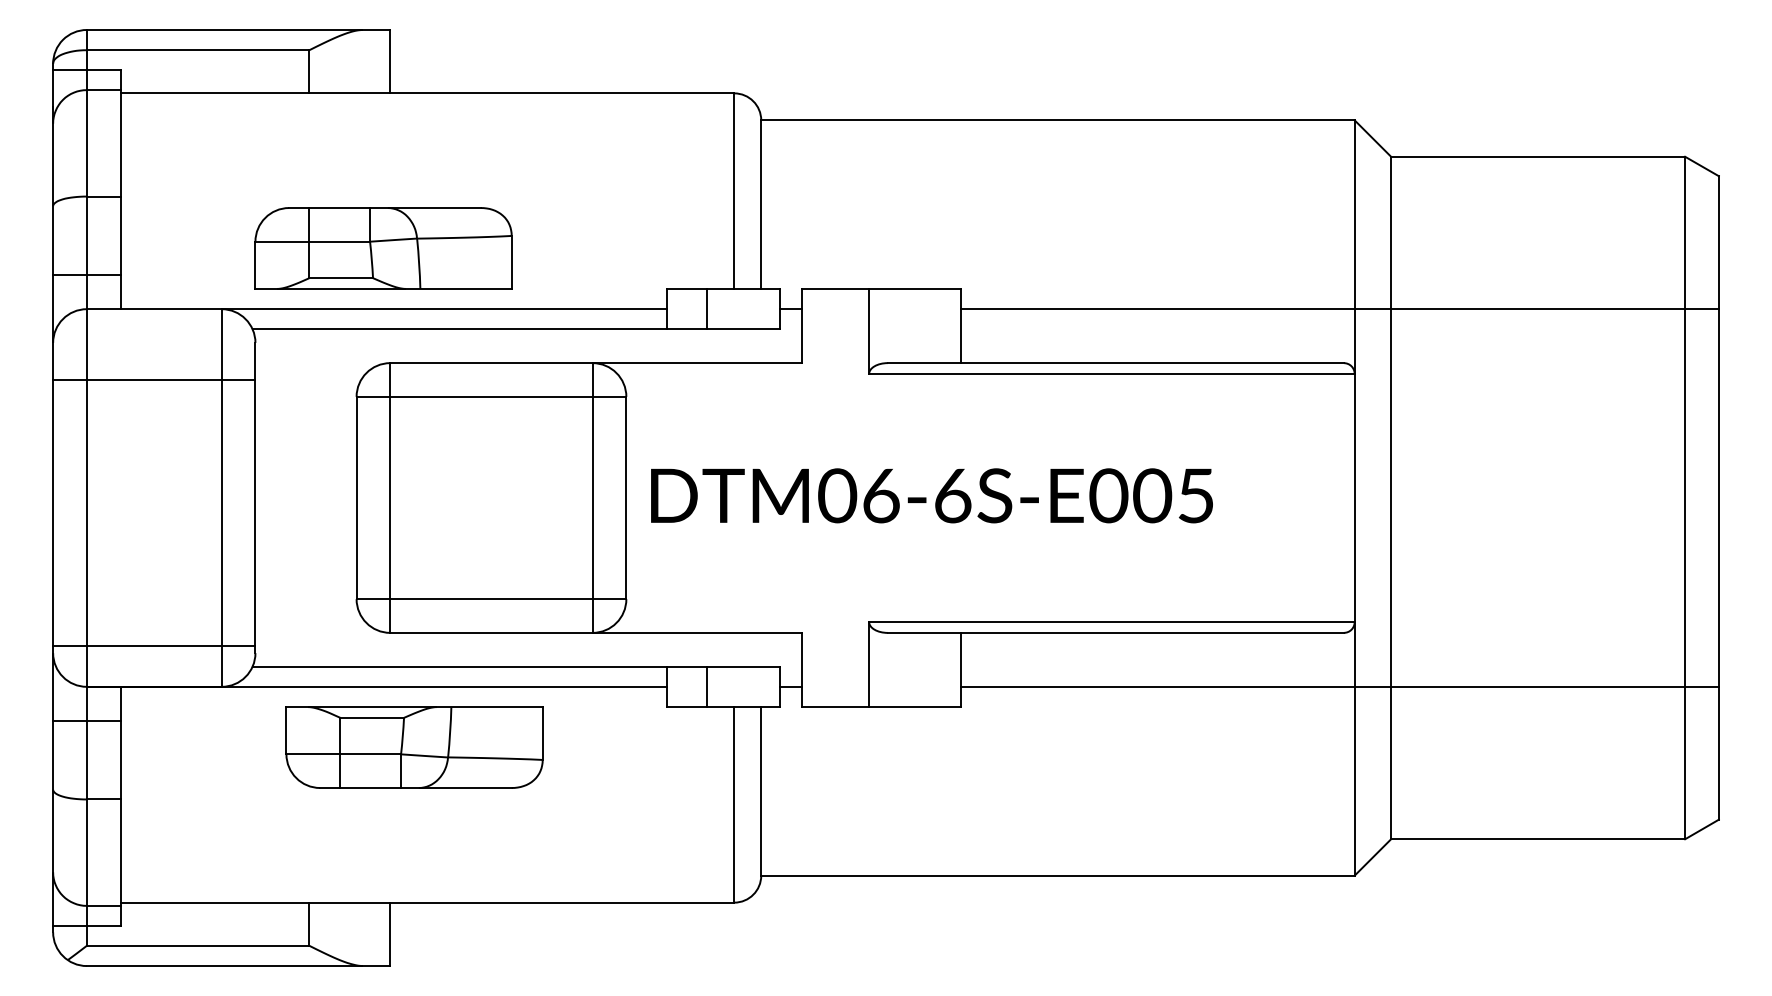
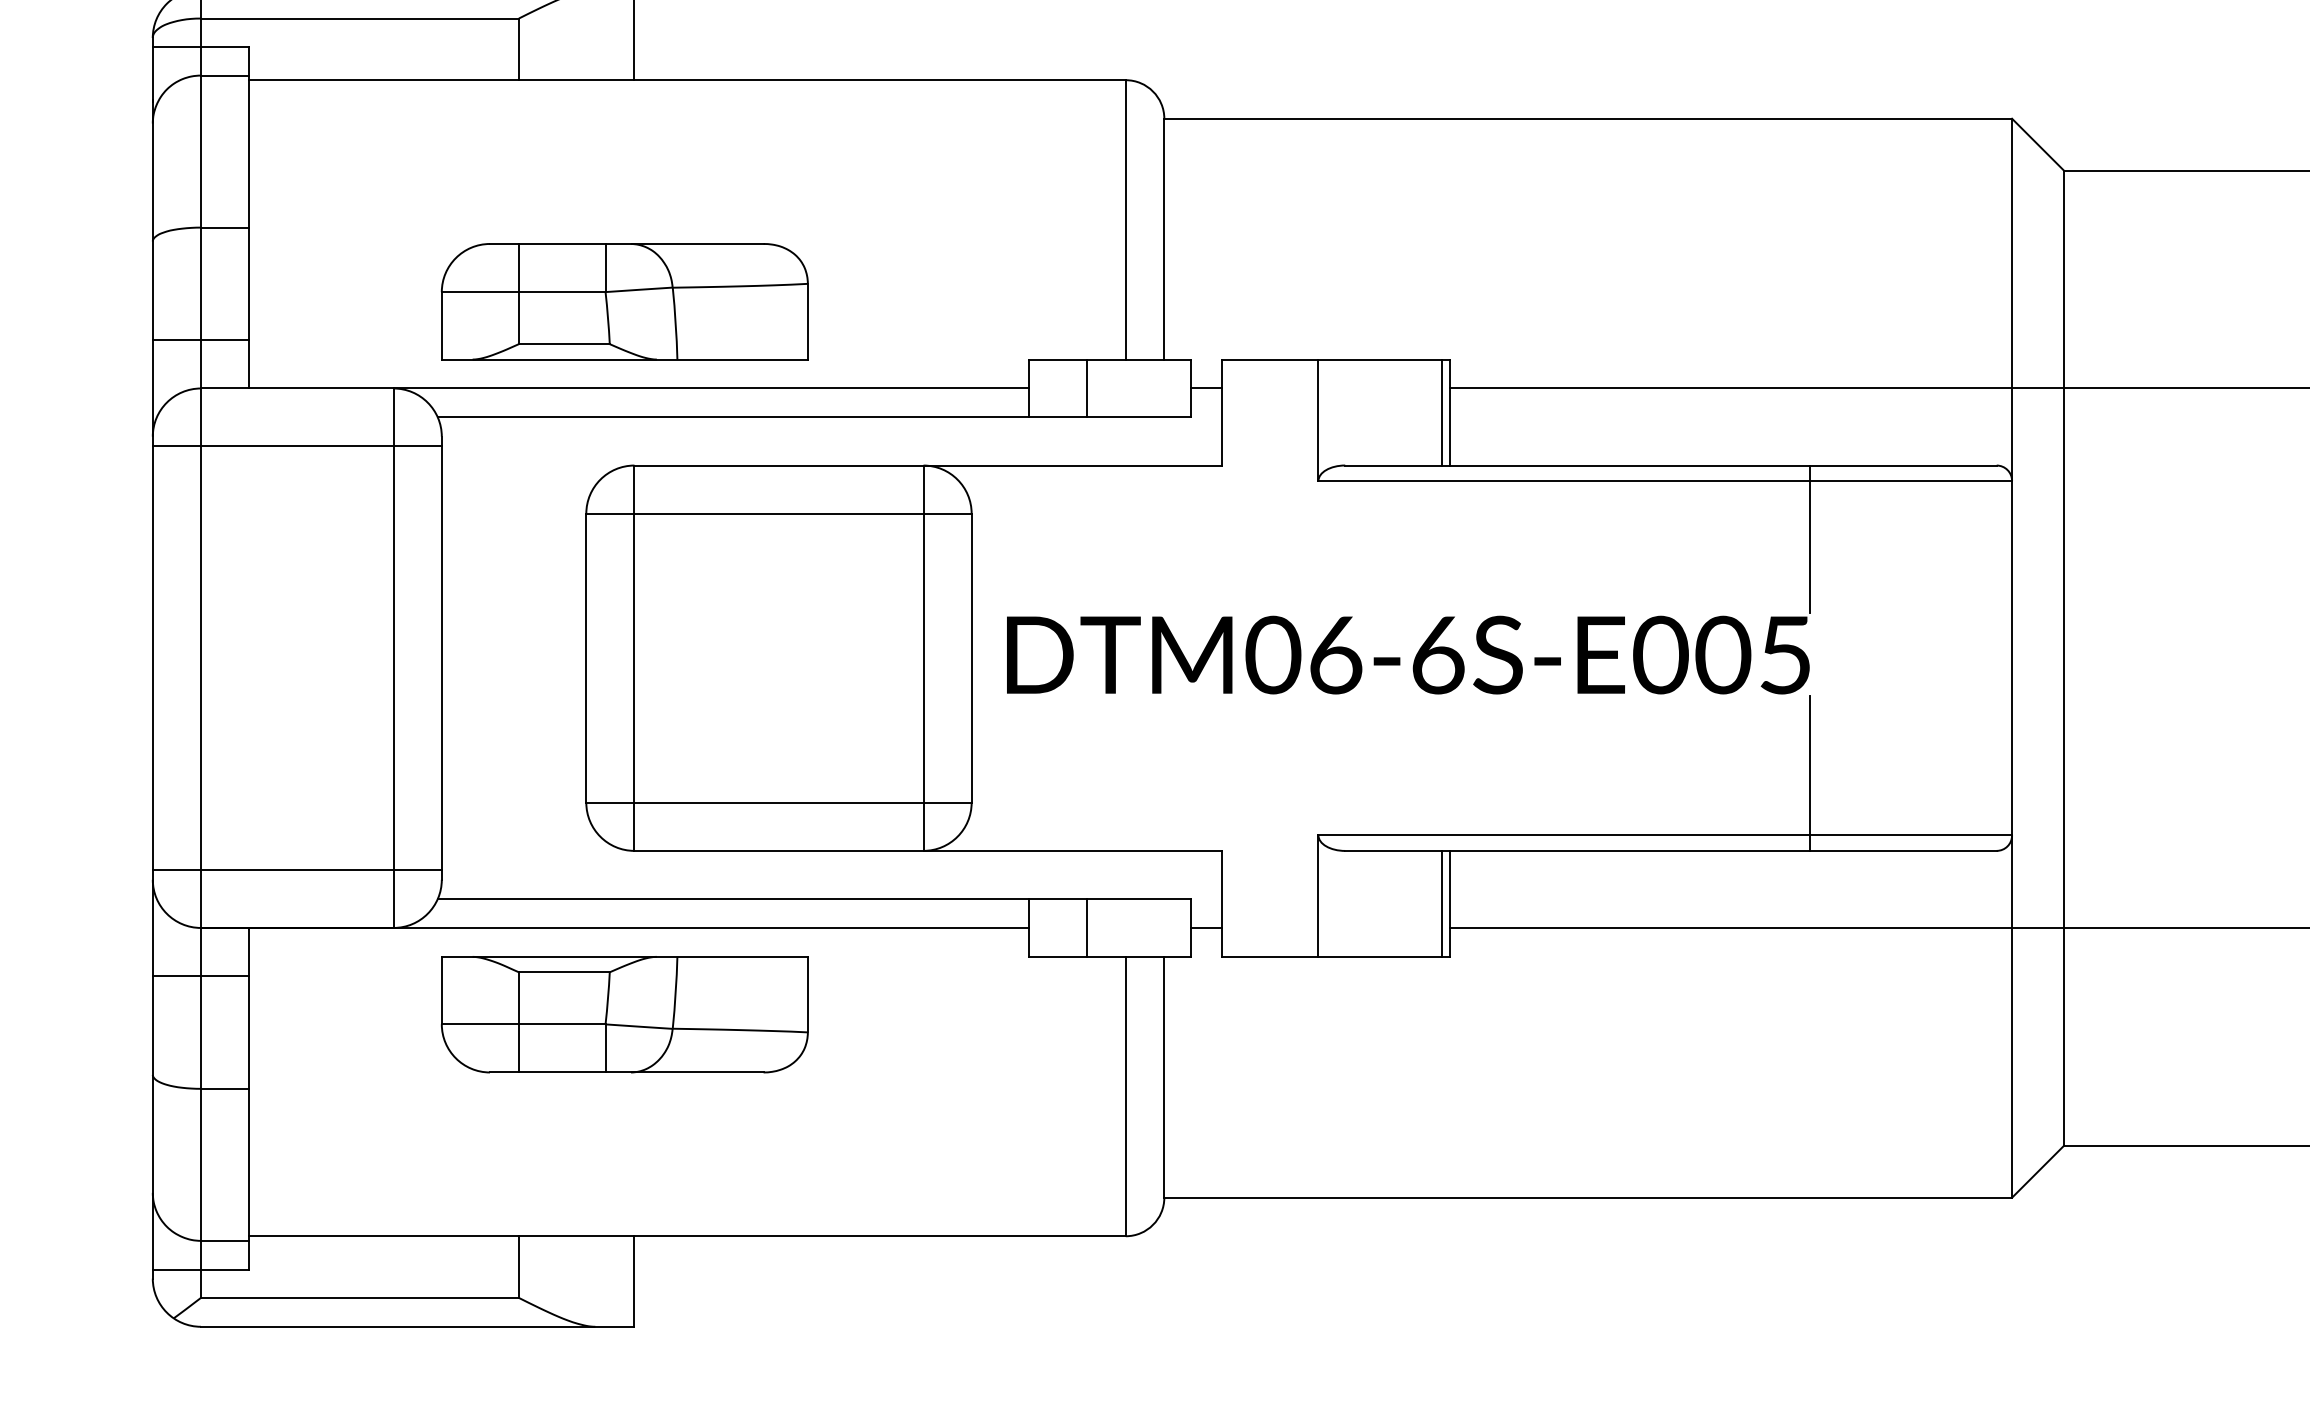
line: (955, 325) -> (1441, 411), added
line: (154, 379) -> (297, 446), moved
line: (1213, 414) -> (1810, 538), added
line: (1213, 578) -> (1810, 773), added
line: (955, 669) -> (1441, 903), added
part: (414, 747) -> (624, 1014), moved

